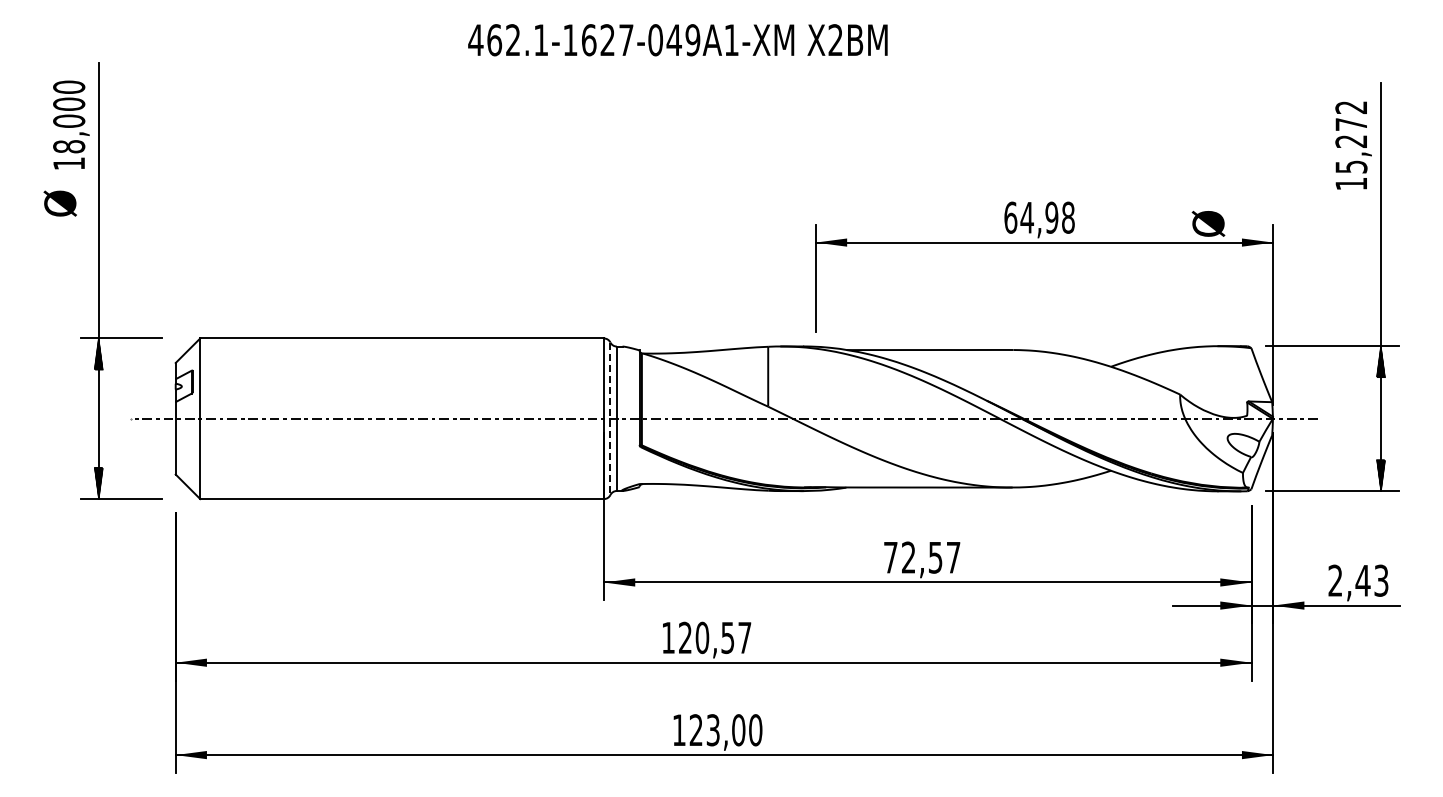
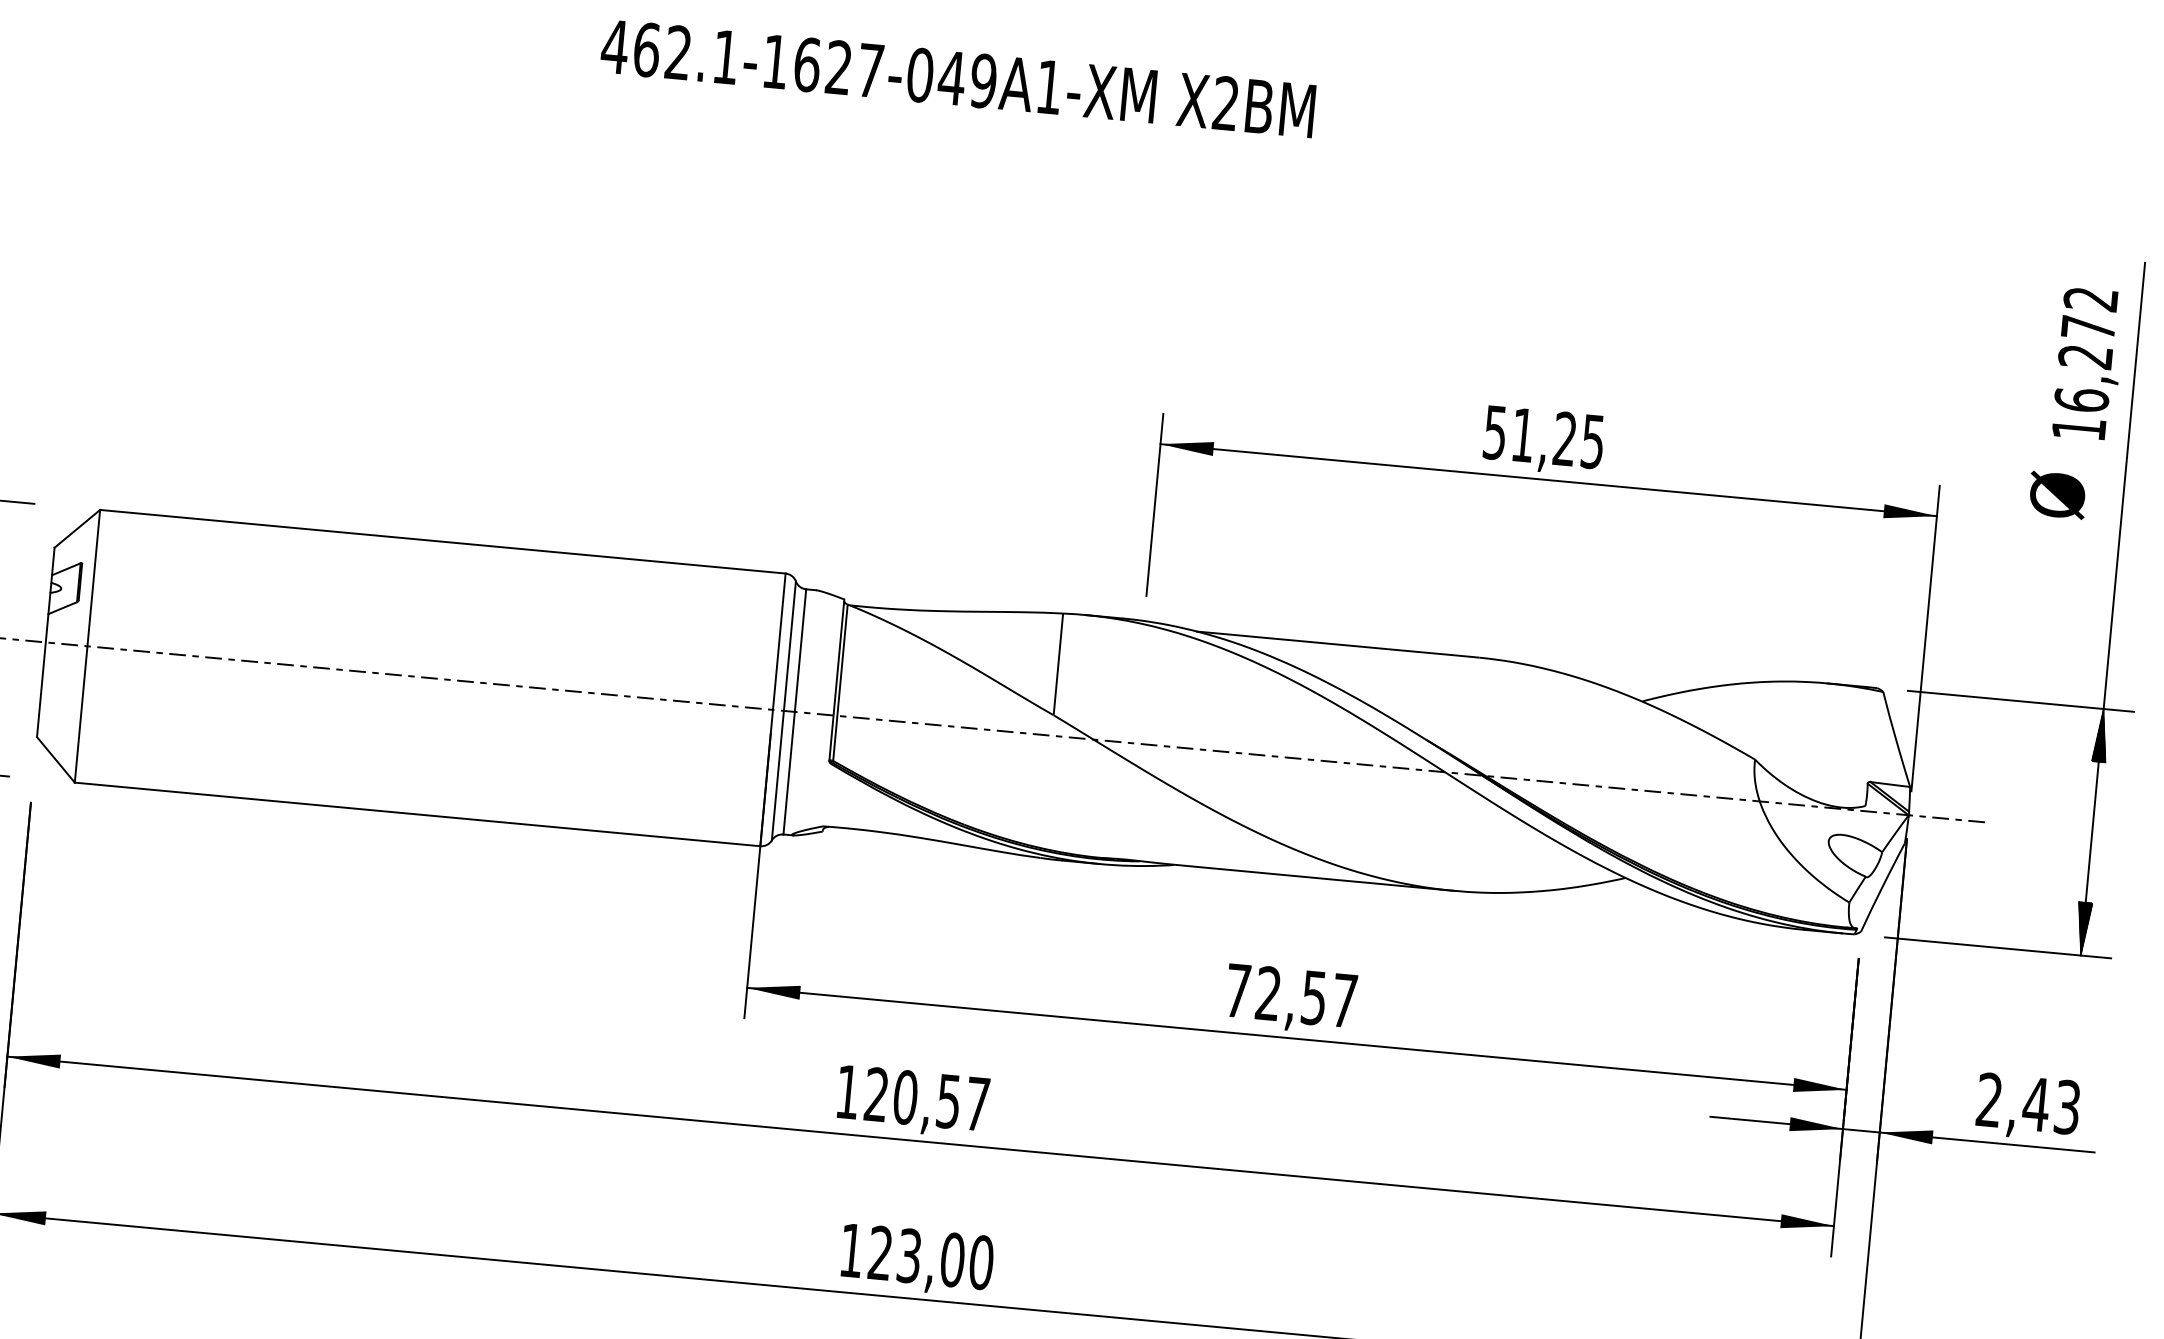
text: (1351, 166) -> (2081, 399), 15,272 -> 16,272
text: (1039, 217) -> (1544, 436), 64,98 -> 51,25
text: (1208, 223) -> (2057, 494), moved
line: (610, 419) -> (783, 712), dashed -> solid

